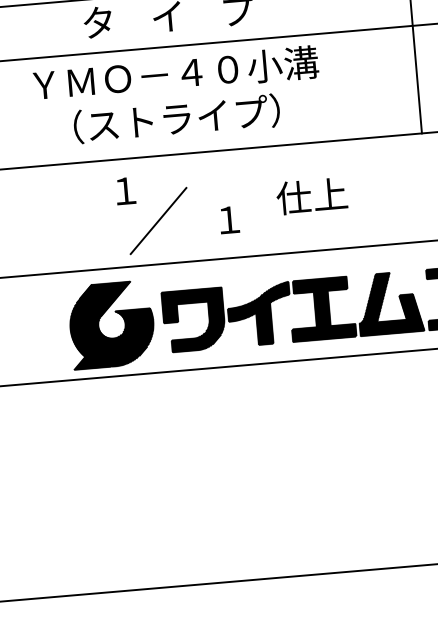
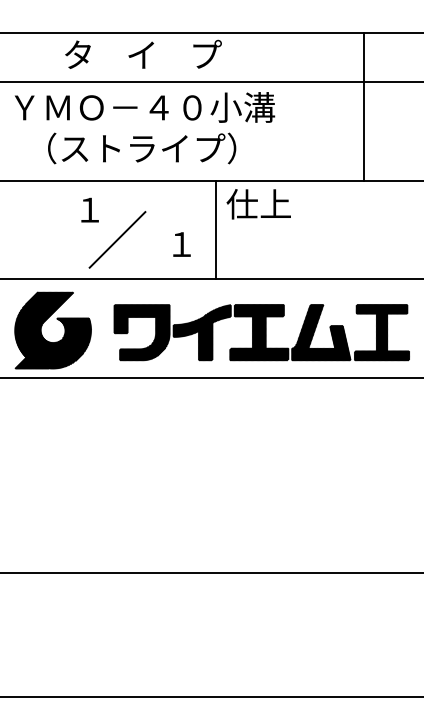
text: (311, 196) -> (258, 204), moved
line: (264, 200) -> (215, 229), added
part: (99, 321) -> (42, 326), moved

